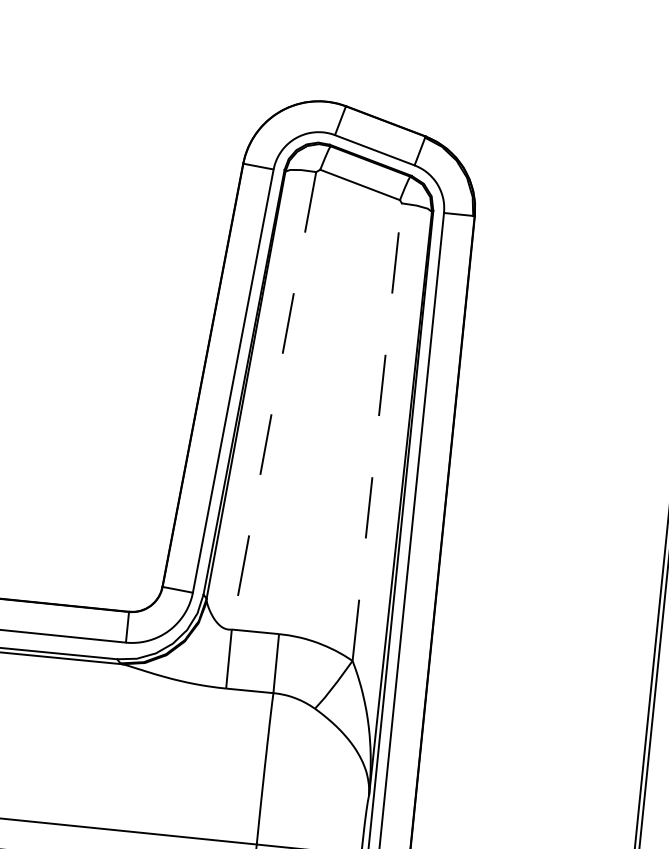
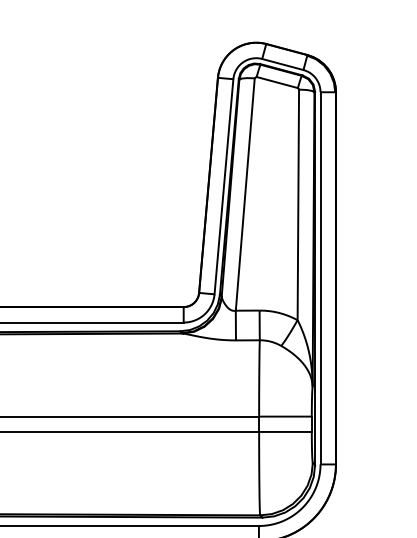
line: (274, 400) -> (245, 194), dashed -> solid
line: (377, 431) -> (298, 204), dashed -> solid

